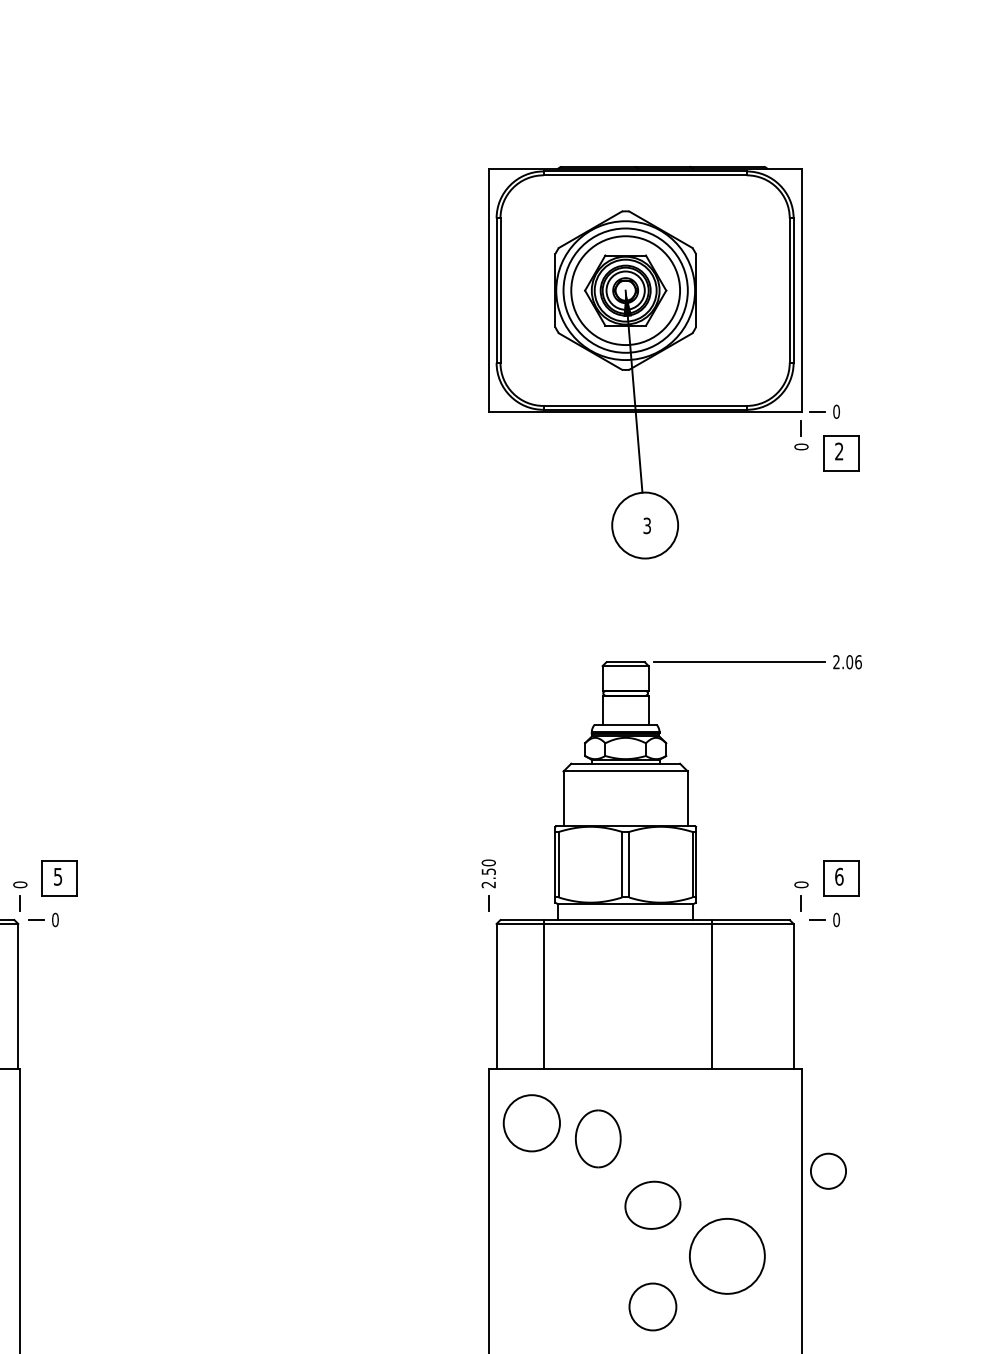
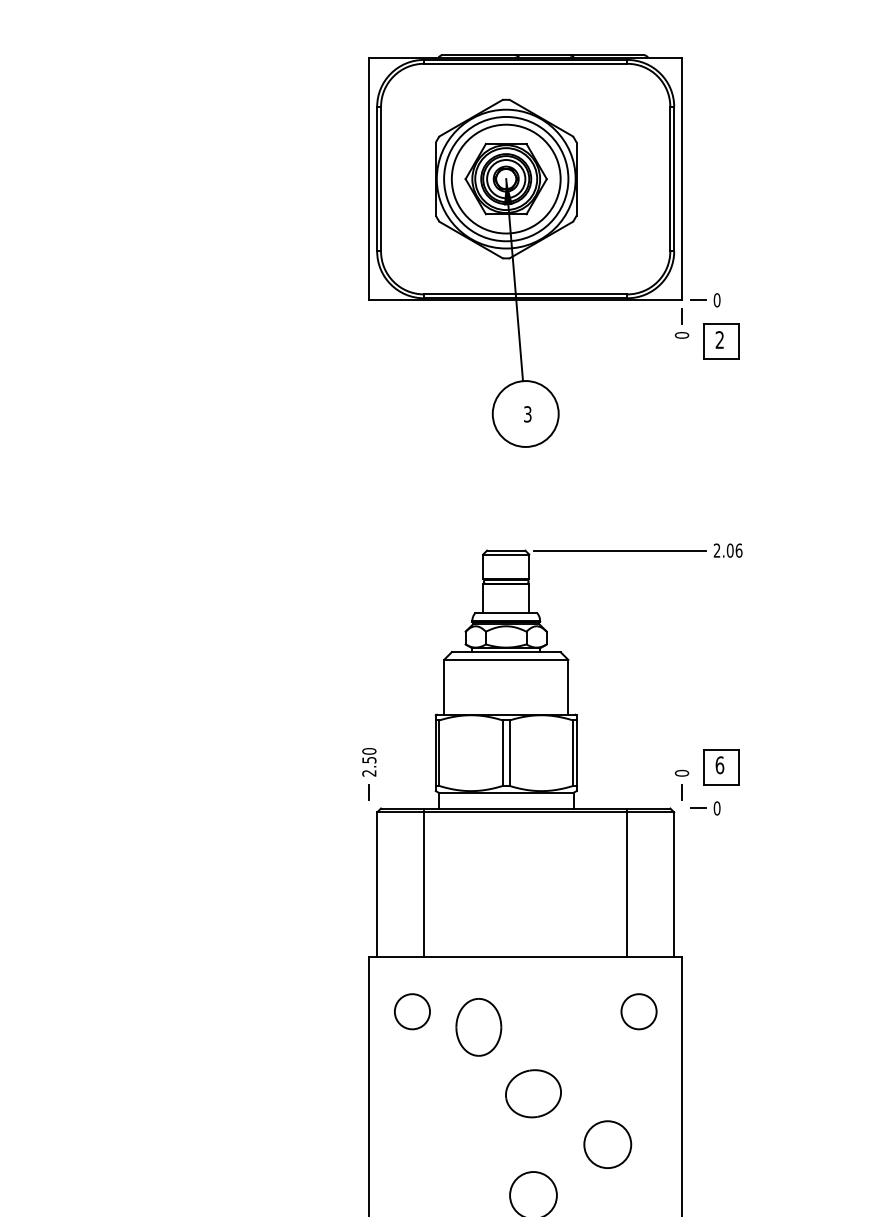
line: (711, 994) -> (627, 882), moved
circle: (531, 1122) -> (412, 1010), size x0.62
circle: (828, 1170) -> (639, 1010), moved
circle: (726, 1255) -> (607, 1143), size x0.62

